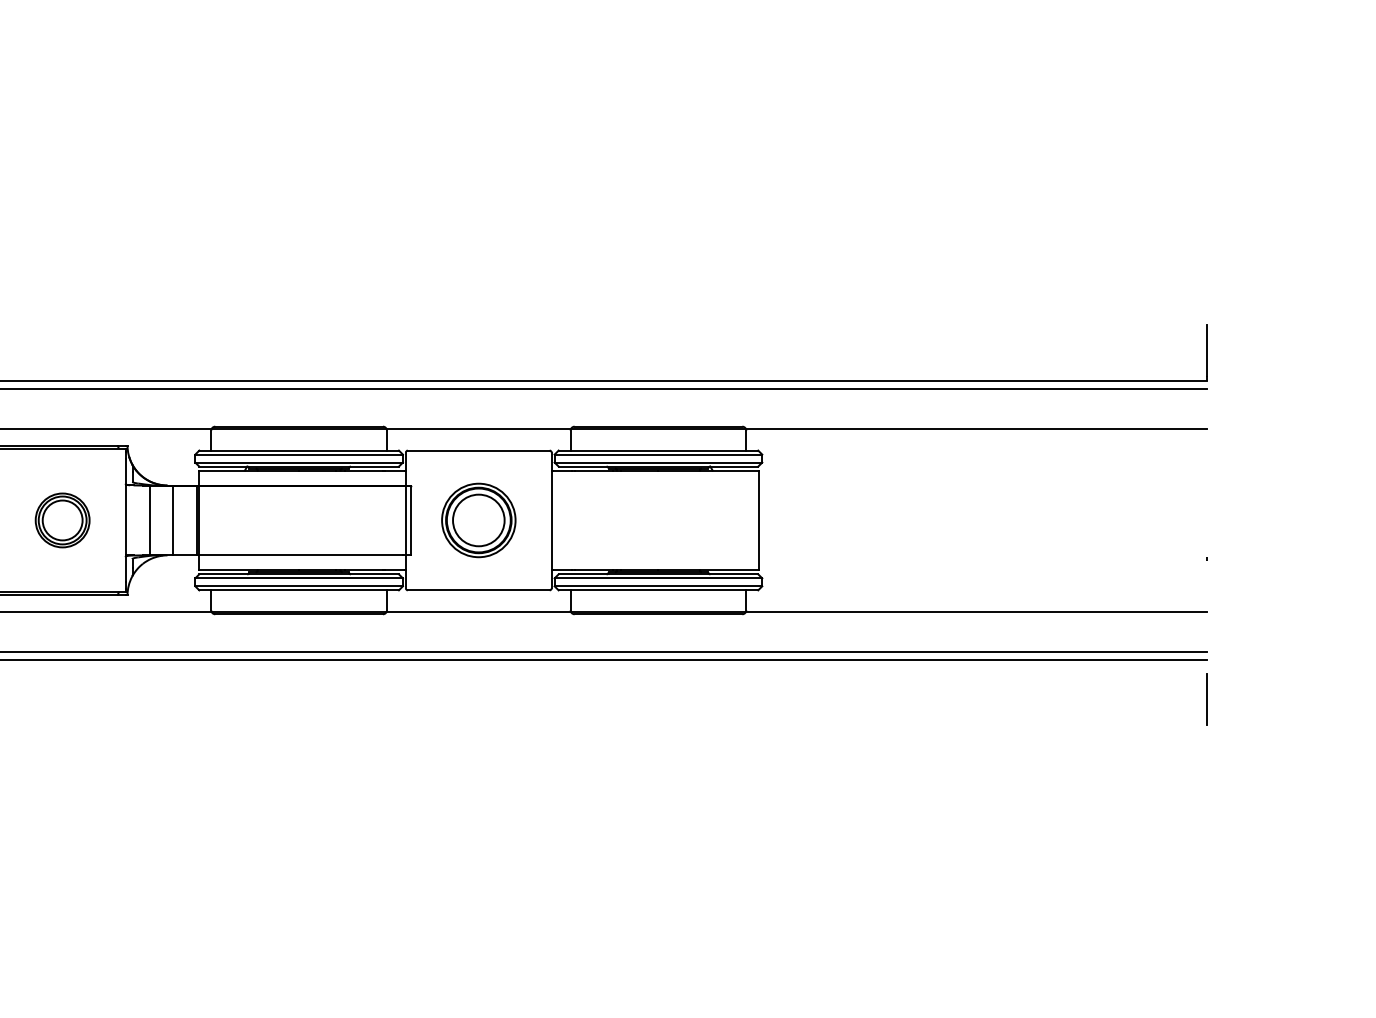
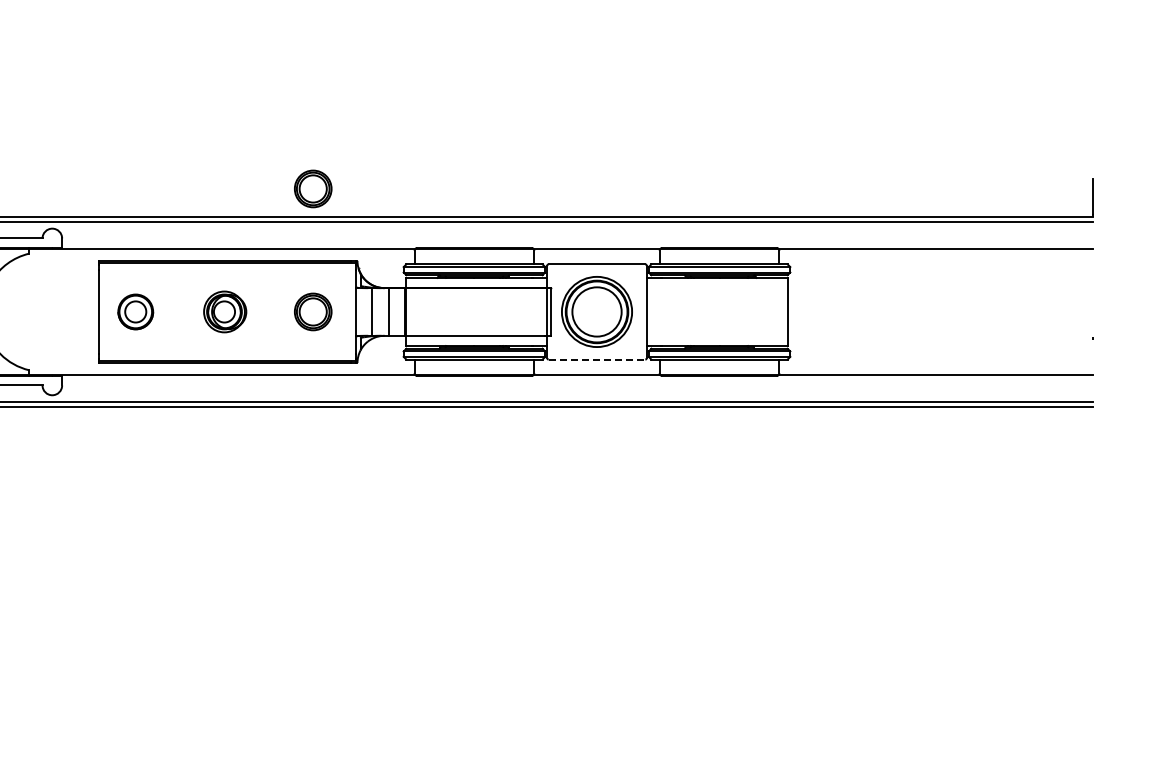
part: (63, 339) -> (313, 188), added
part: (478, 519) -> (596, 311), size x1.4
line: (479, 590) -> (597, 359), solid -> dashed
line: (1206, 698) -> (1093, 433), removed

